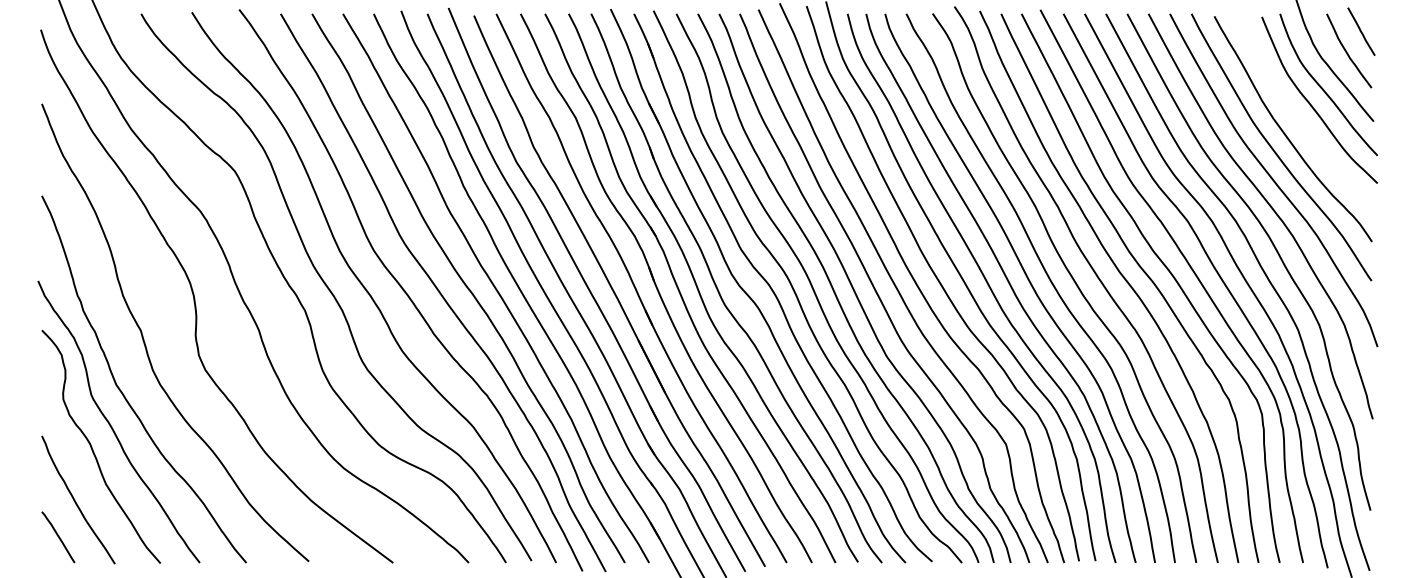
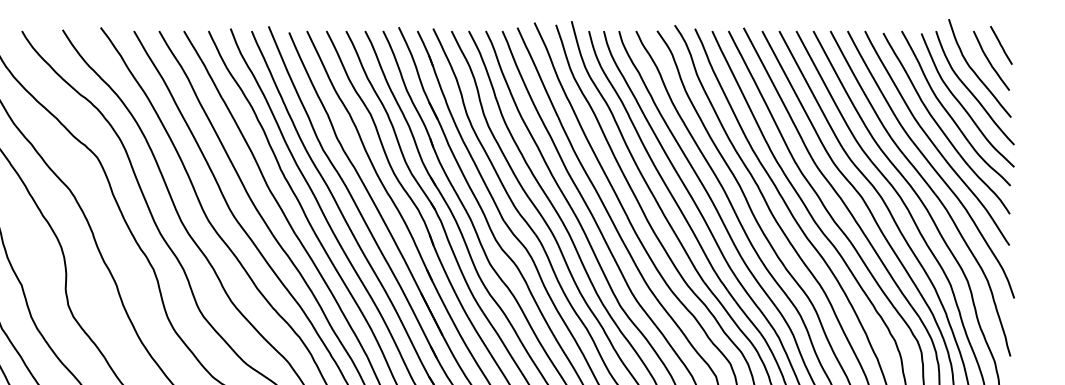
curve: (1297, 117) -> (950, 114), added

